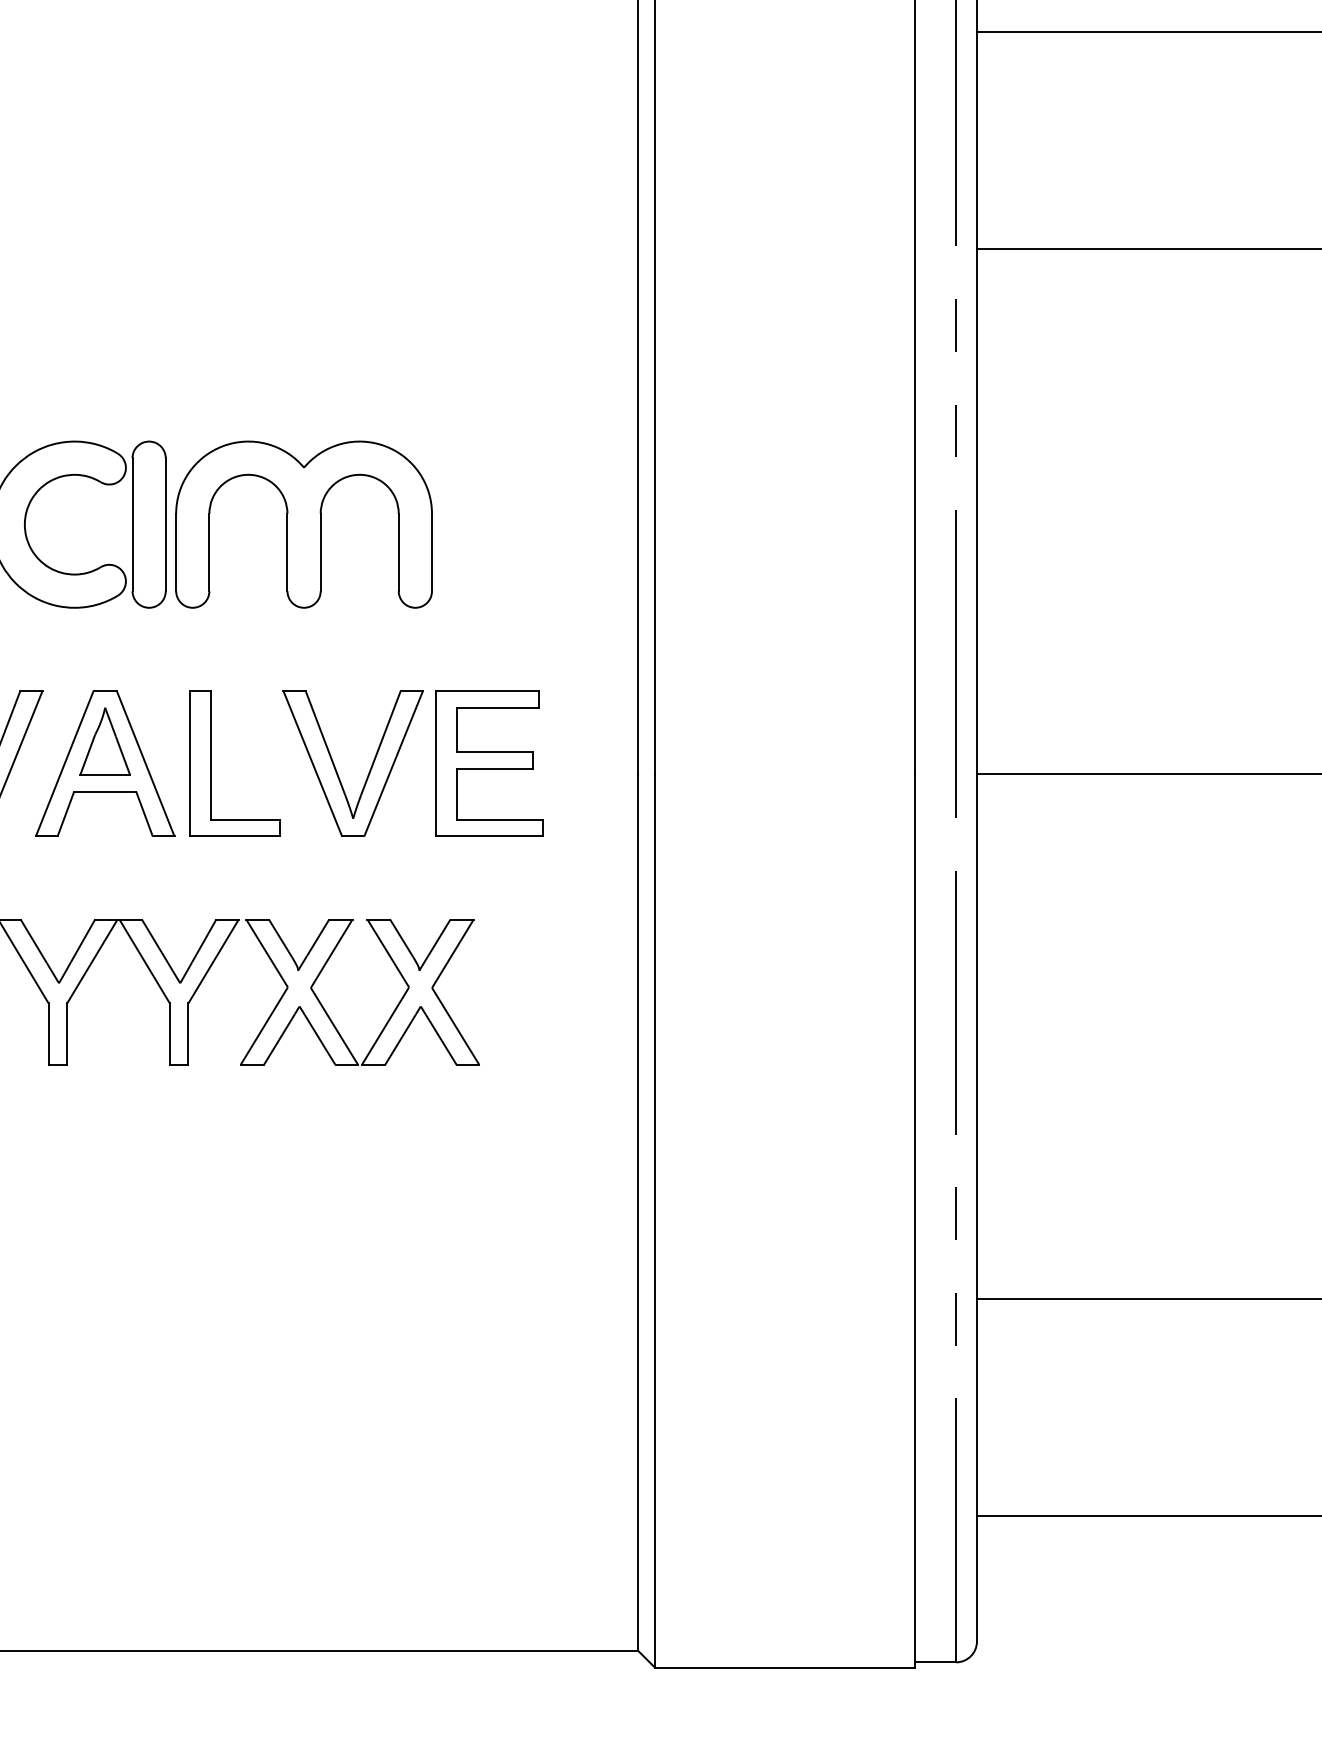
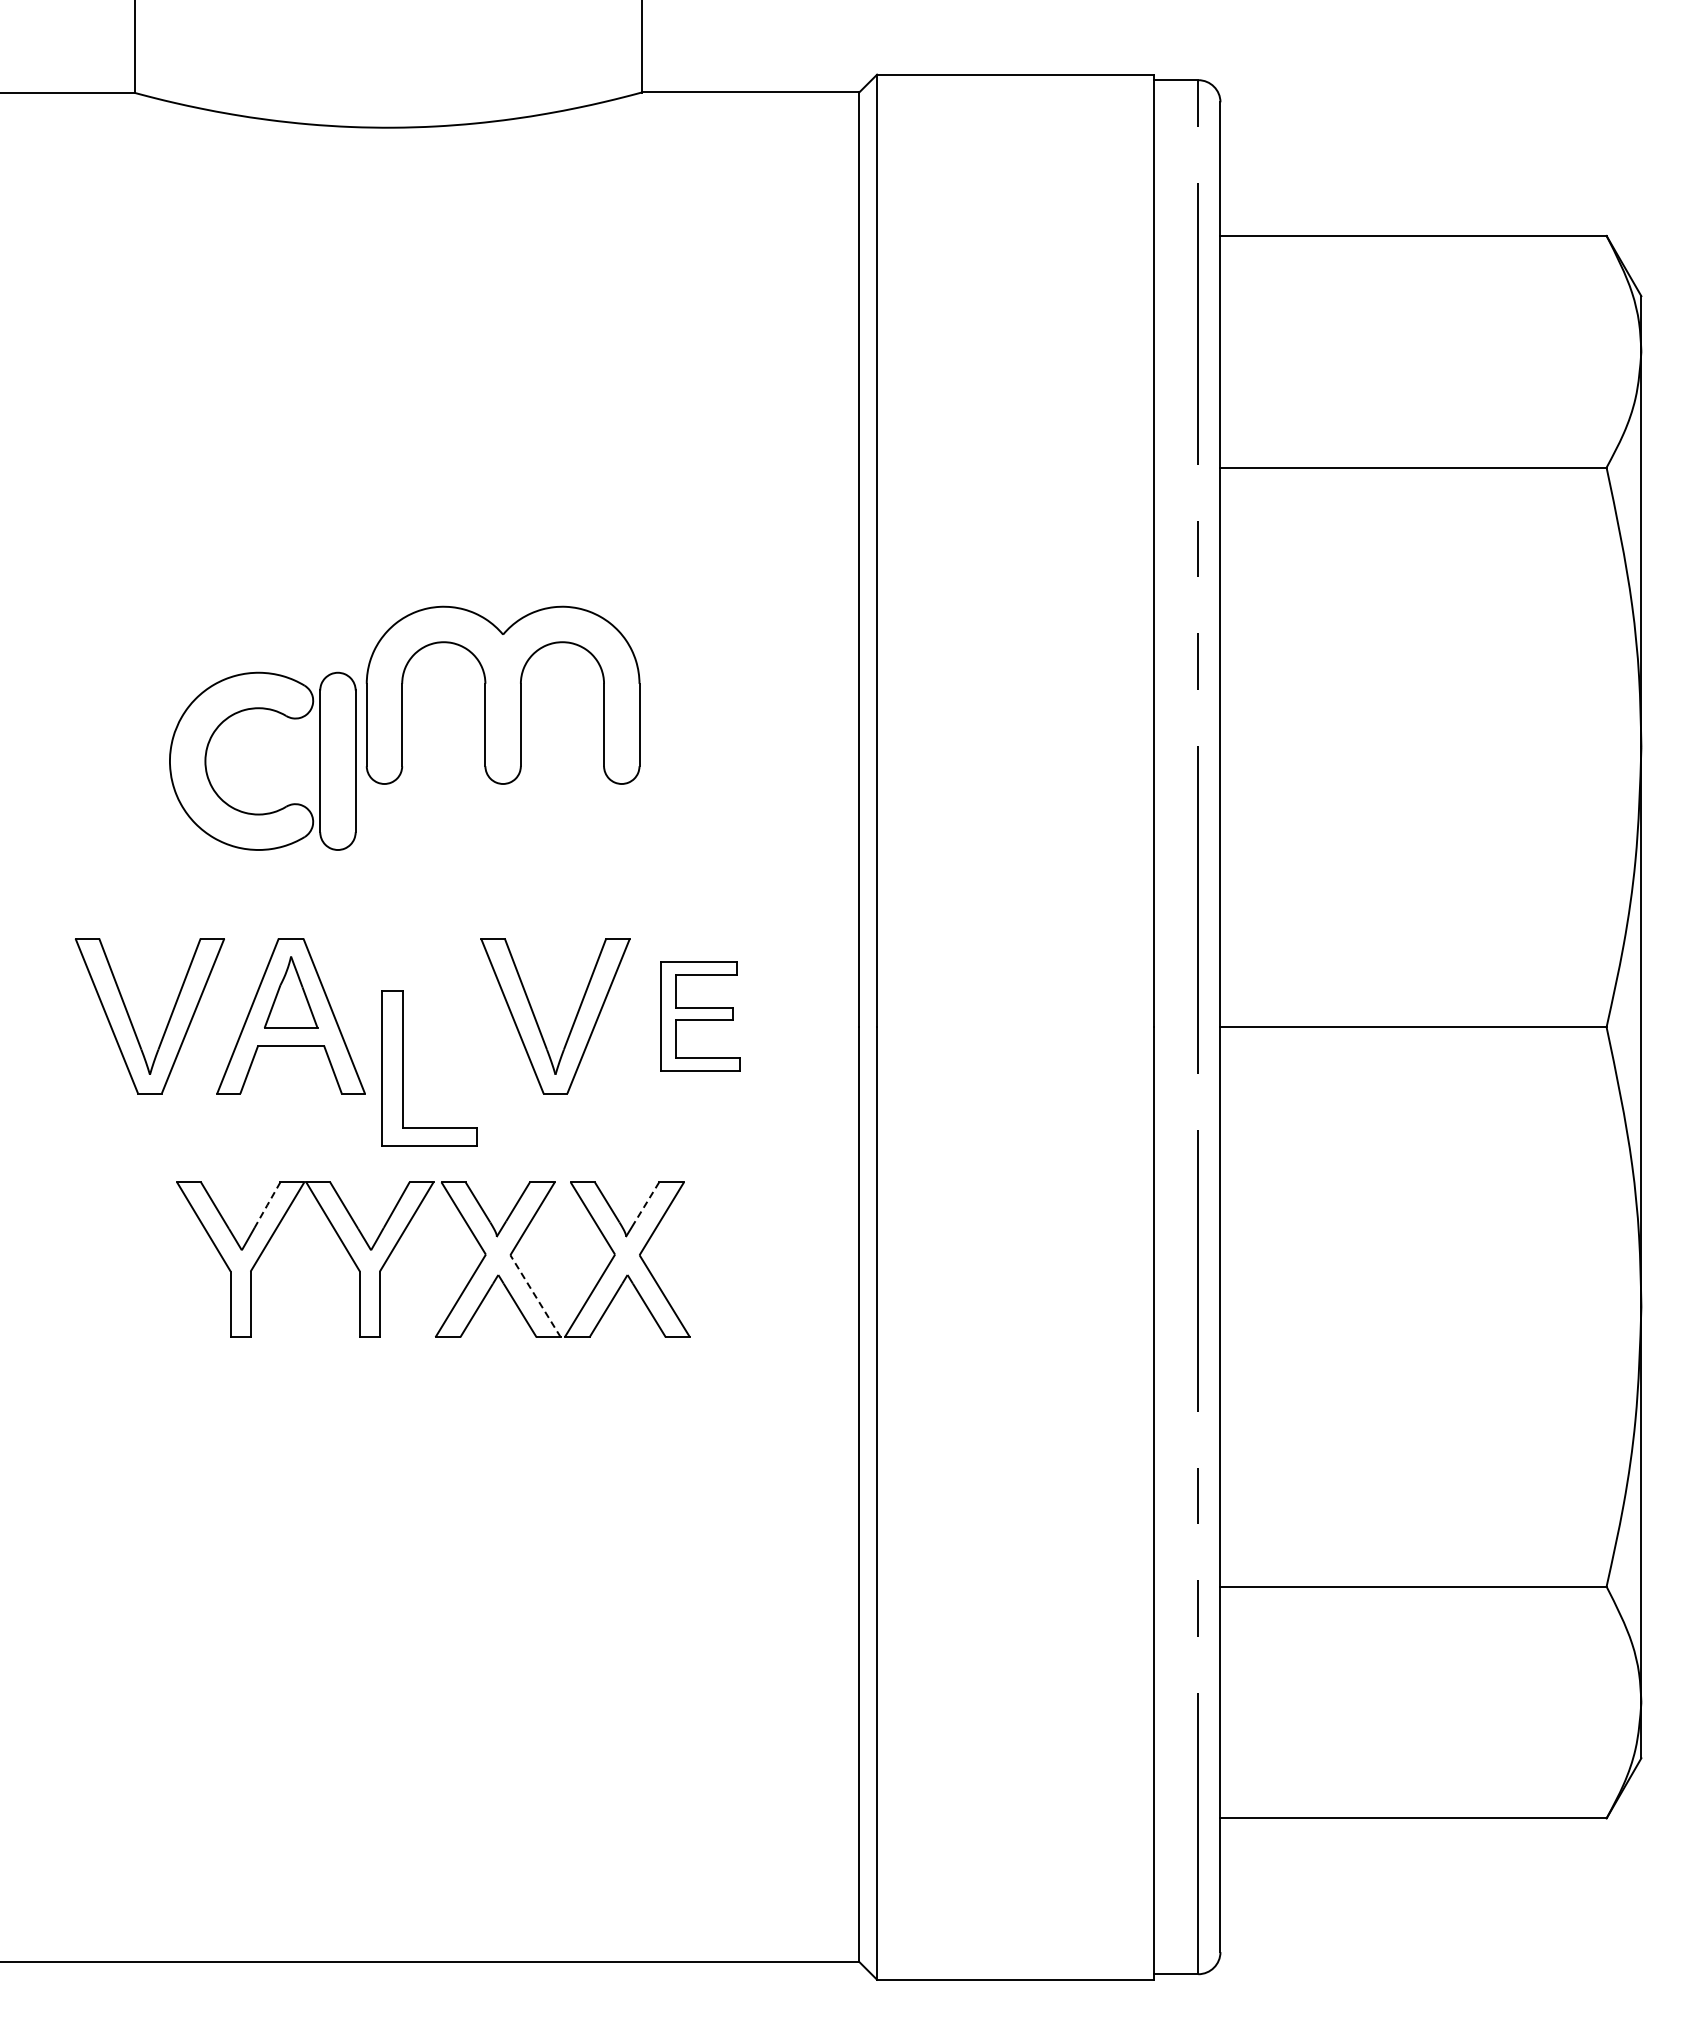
part: (303, 523) -> (502, 694), moved
part: (210, 764) -> (403, 1068), moved
part: (489, 764) -> (700, 1016), size x0.7
line: (439, 937) -> (647, 1201), solid -> dashed
line: (83, 941) -> (267, 1205), solid -> dashed
line: (334, 1026) -> (535, 1296), solid -> dashed

